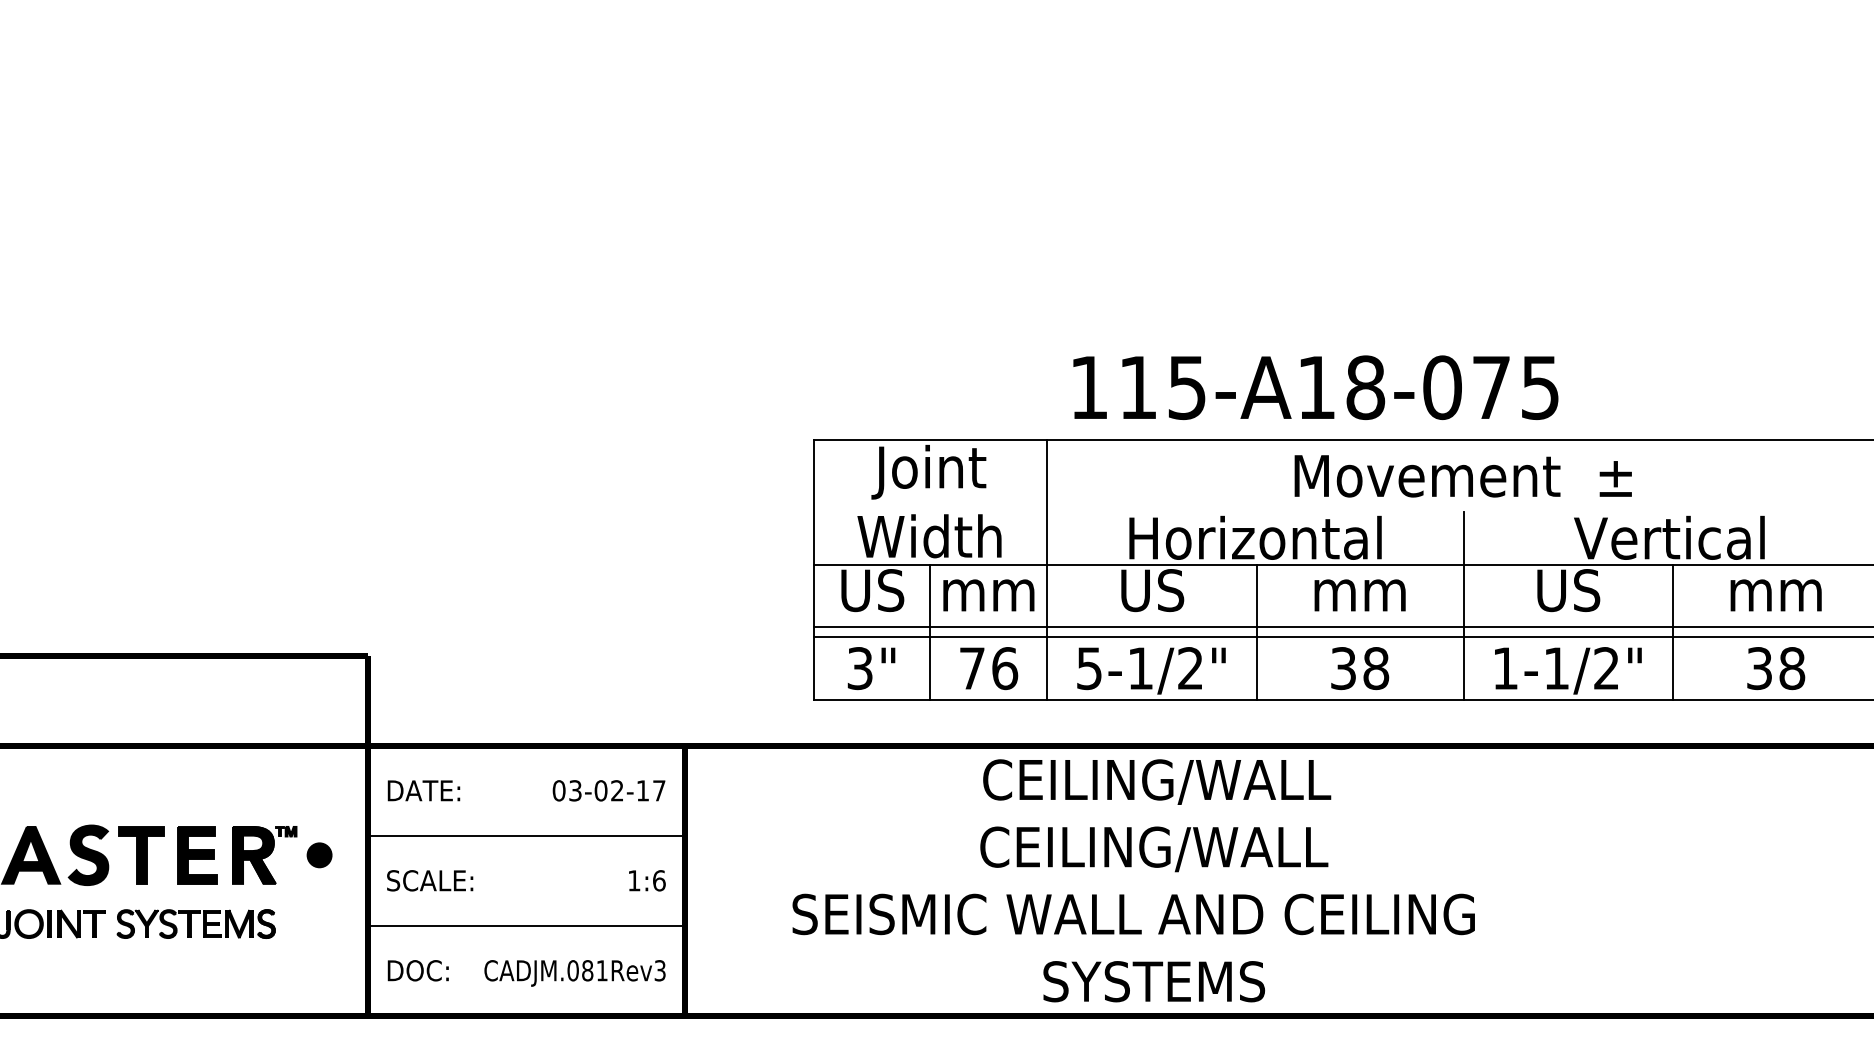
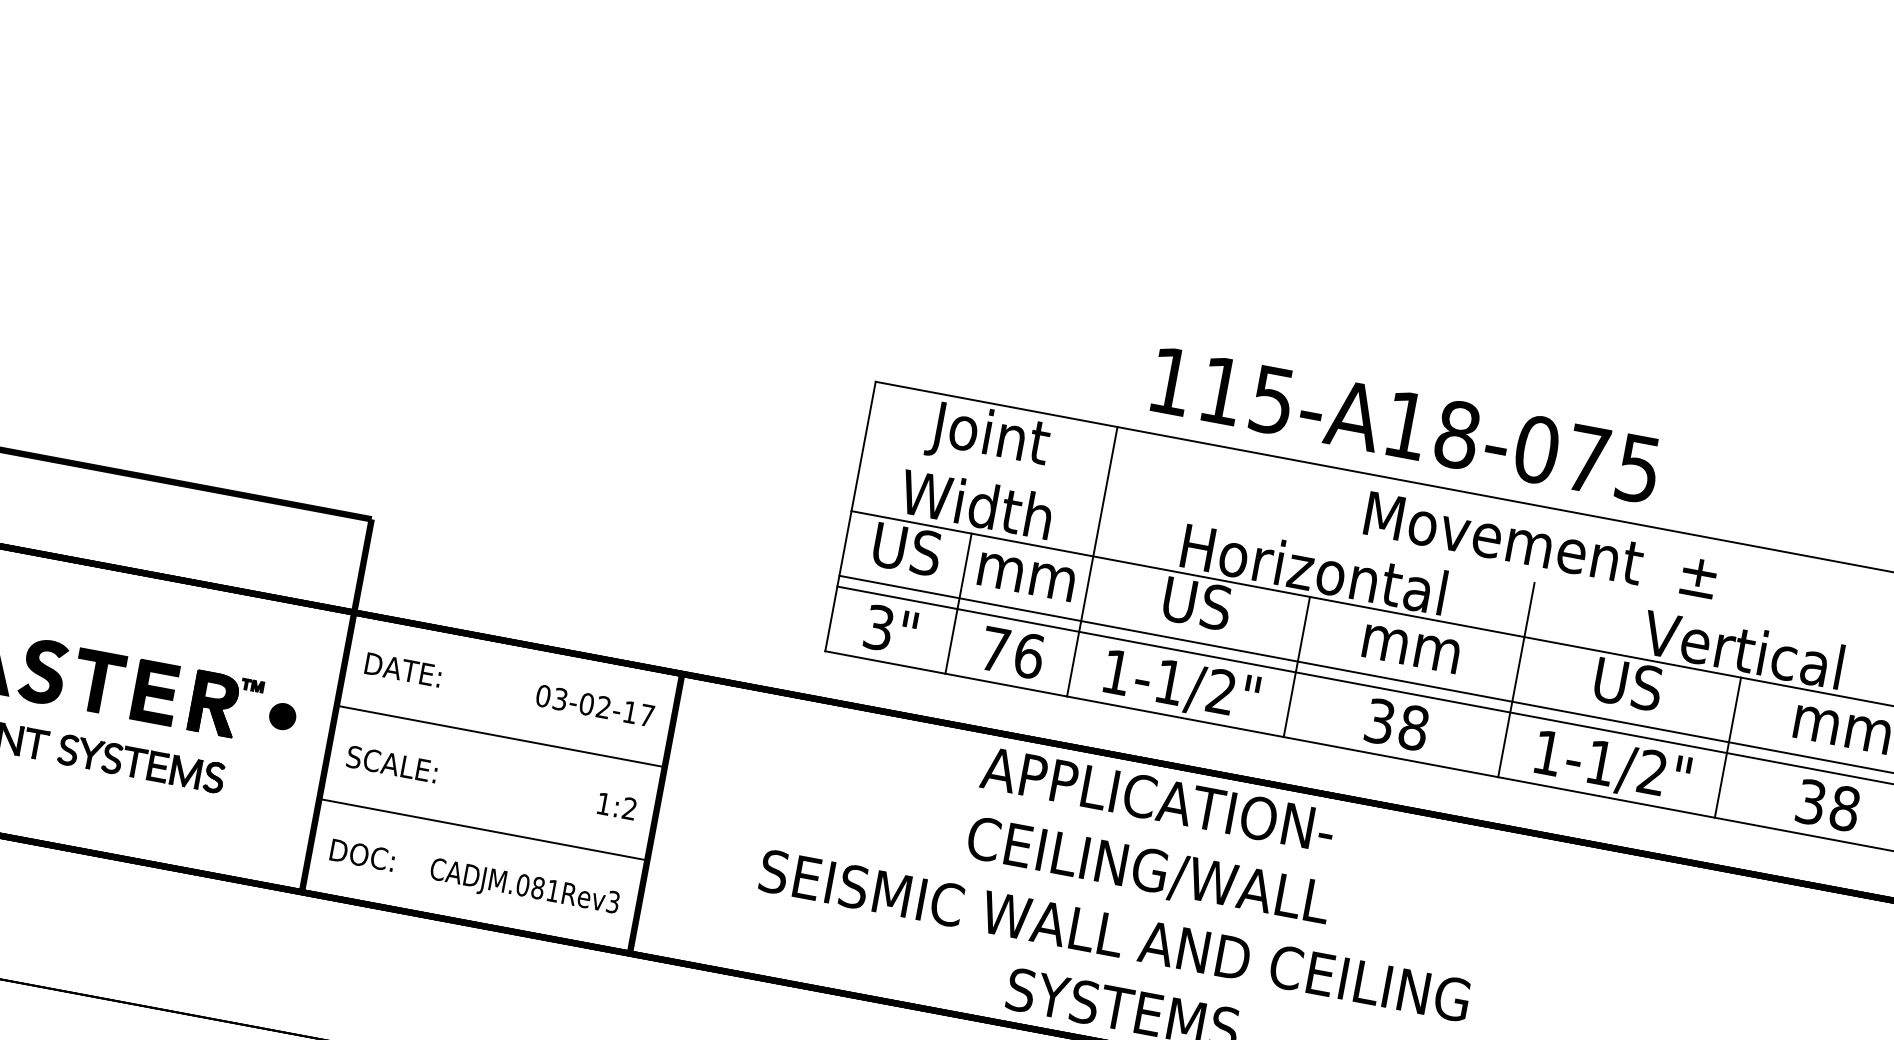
text: (1089, 668) -> (1116, 672), 5-1/2" -> 1-1/2"
text: (1155, 781) -> (1163, 802), CEILING/WALL -> APPLICATION-
text: (659, 880) -> (630, 808), 1:6 -> 1:2

